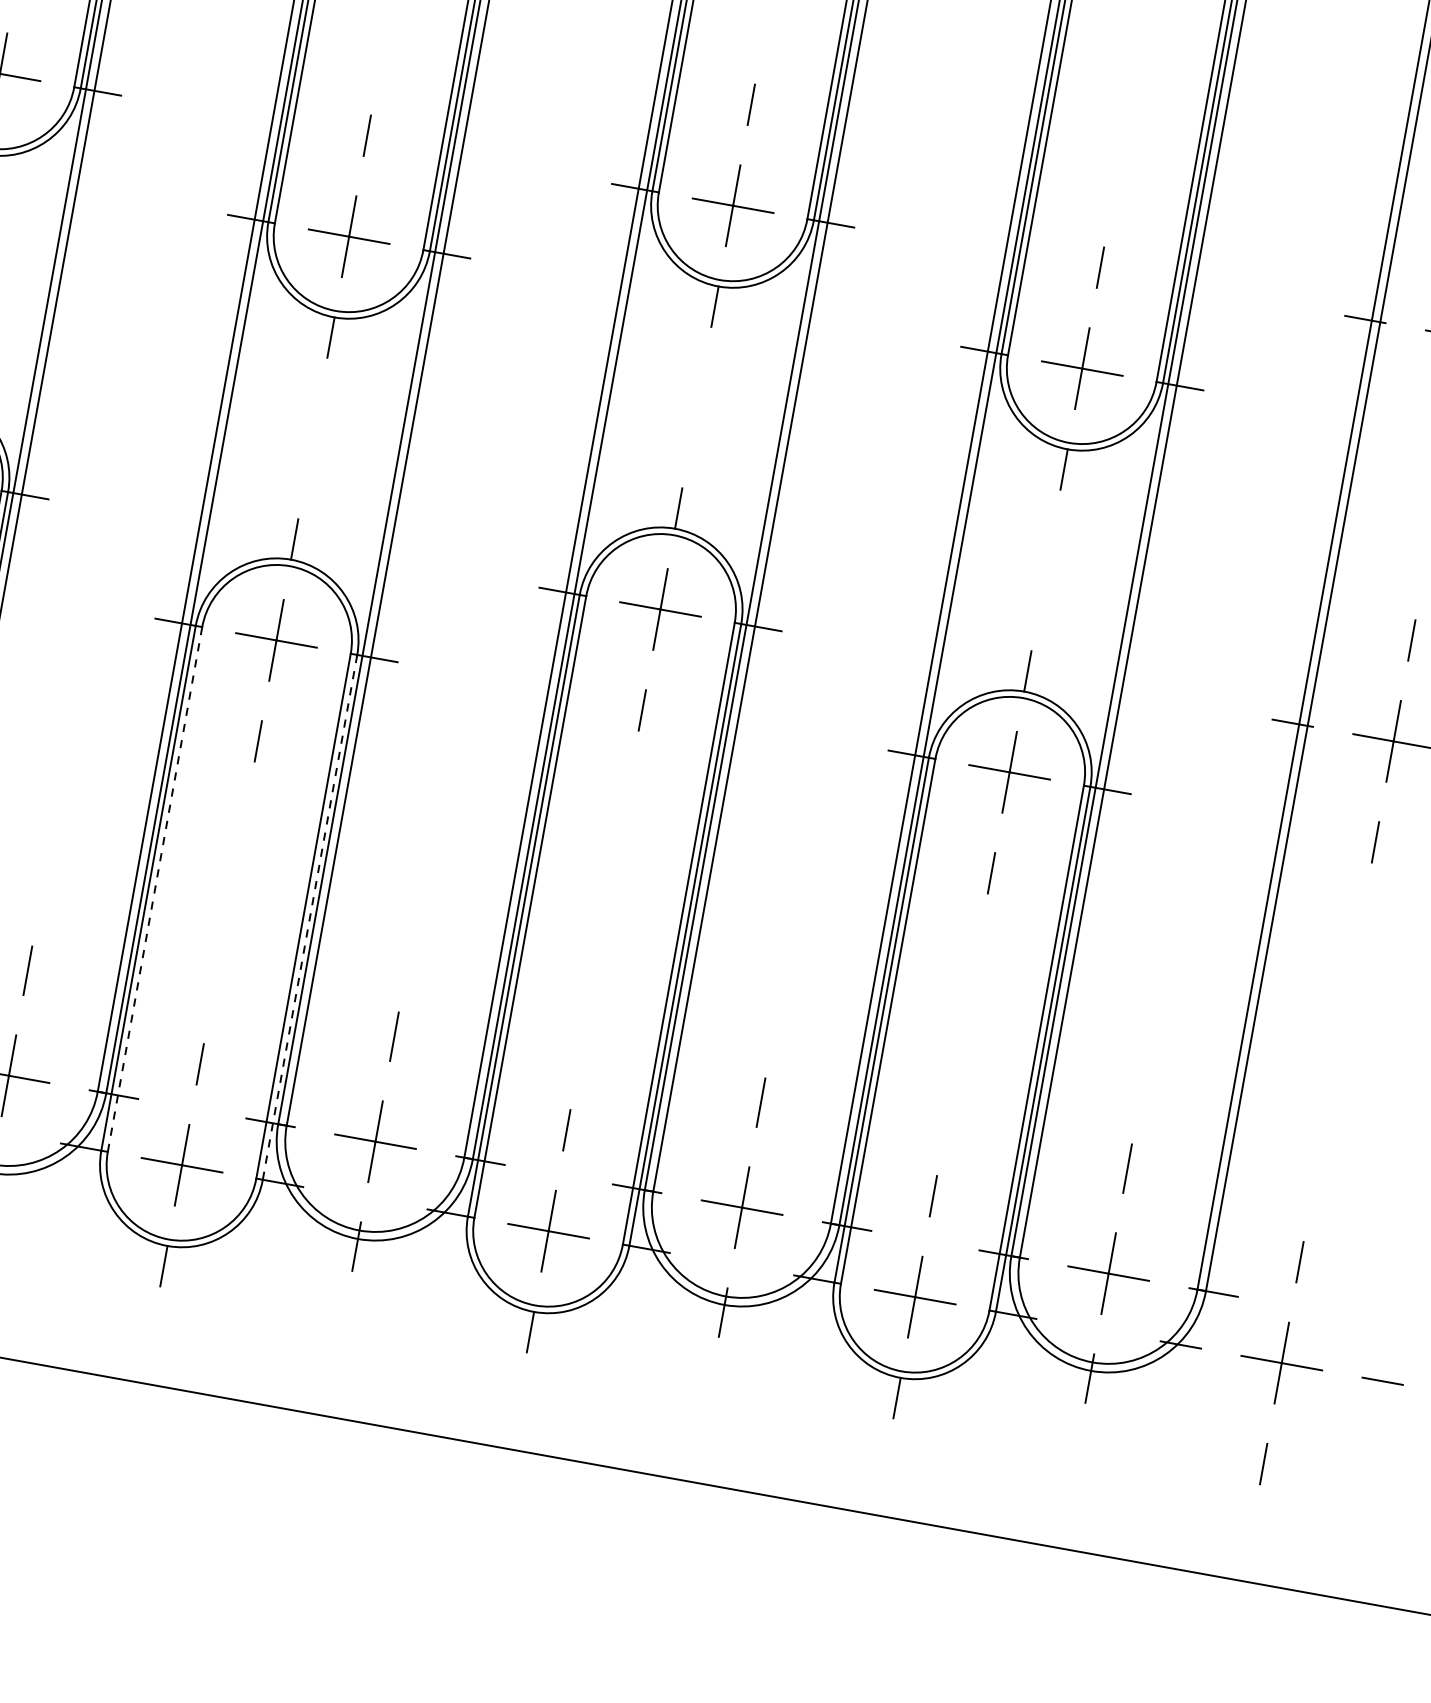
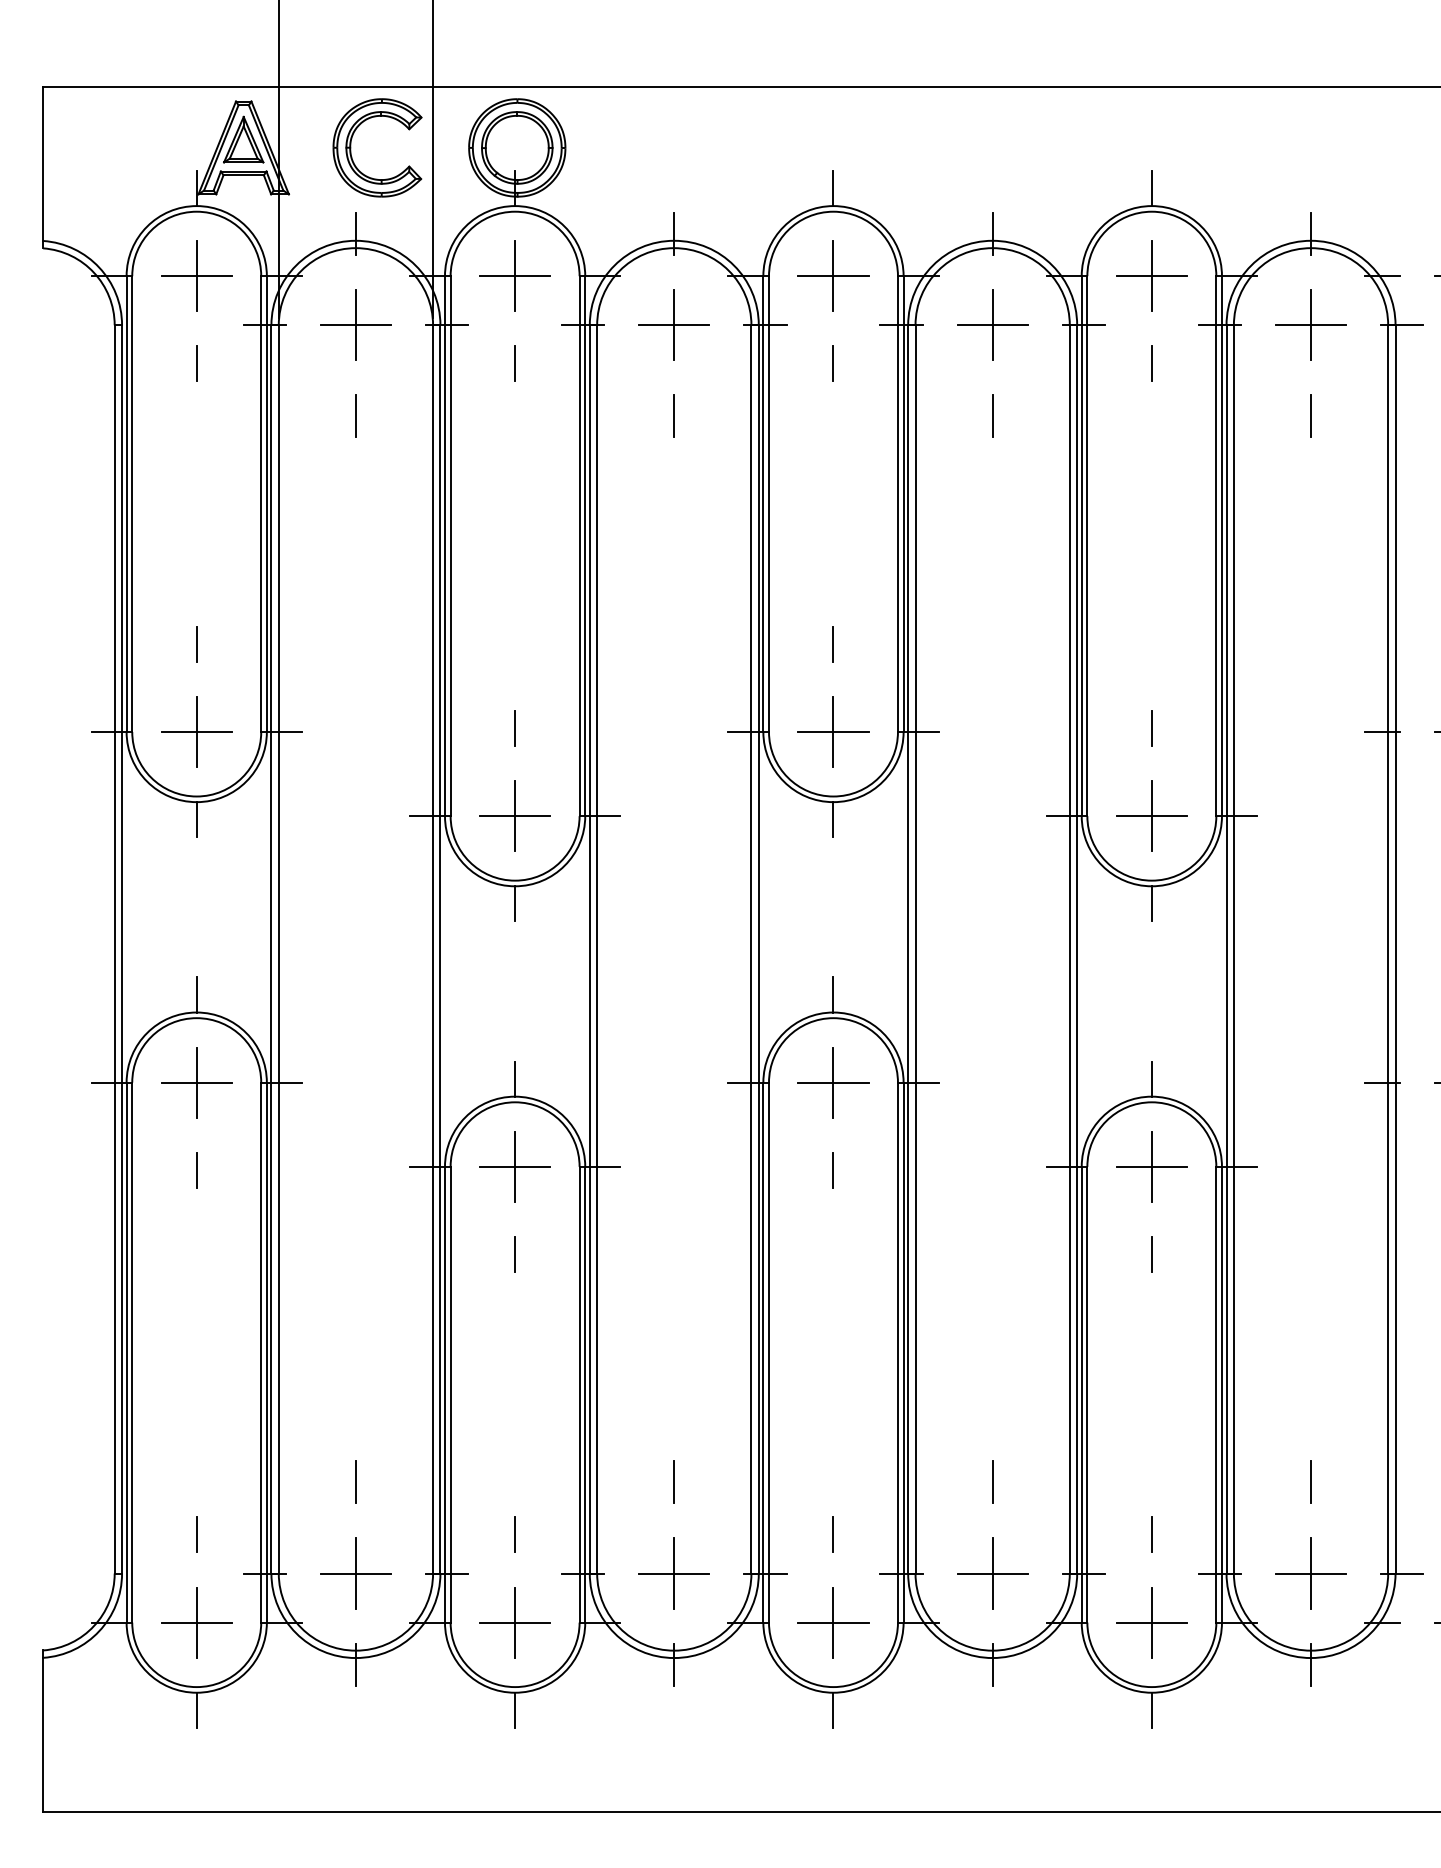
line: (154, 889) -> (450, 1394), dashed -> solid
line: (310, 917) -> (585, 1394), dashed -> solid

